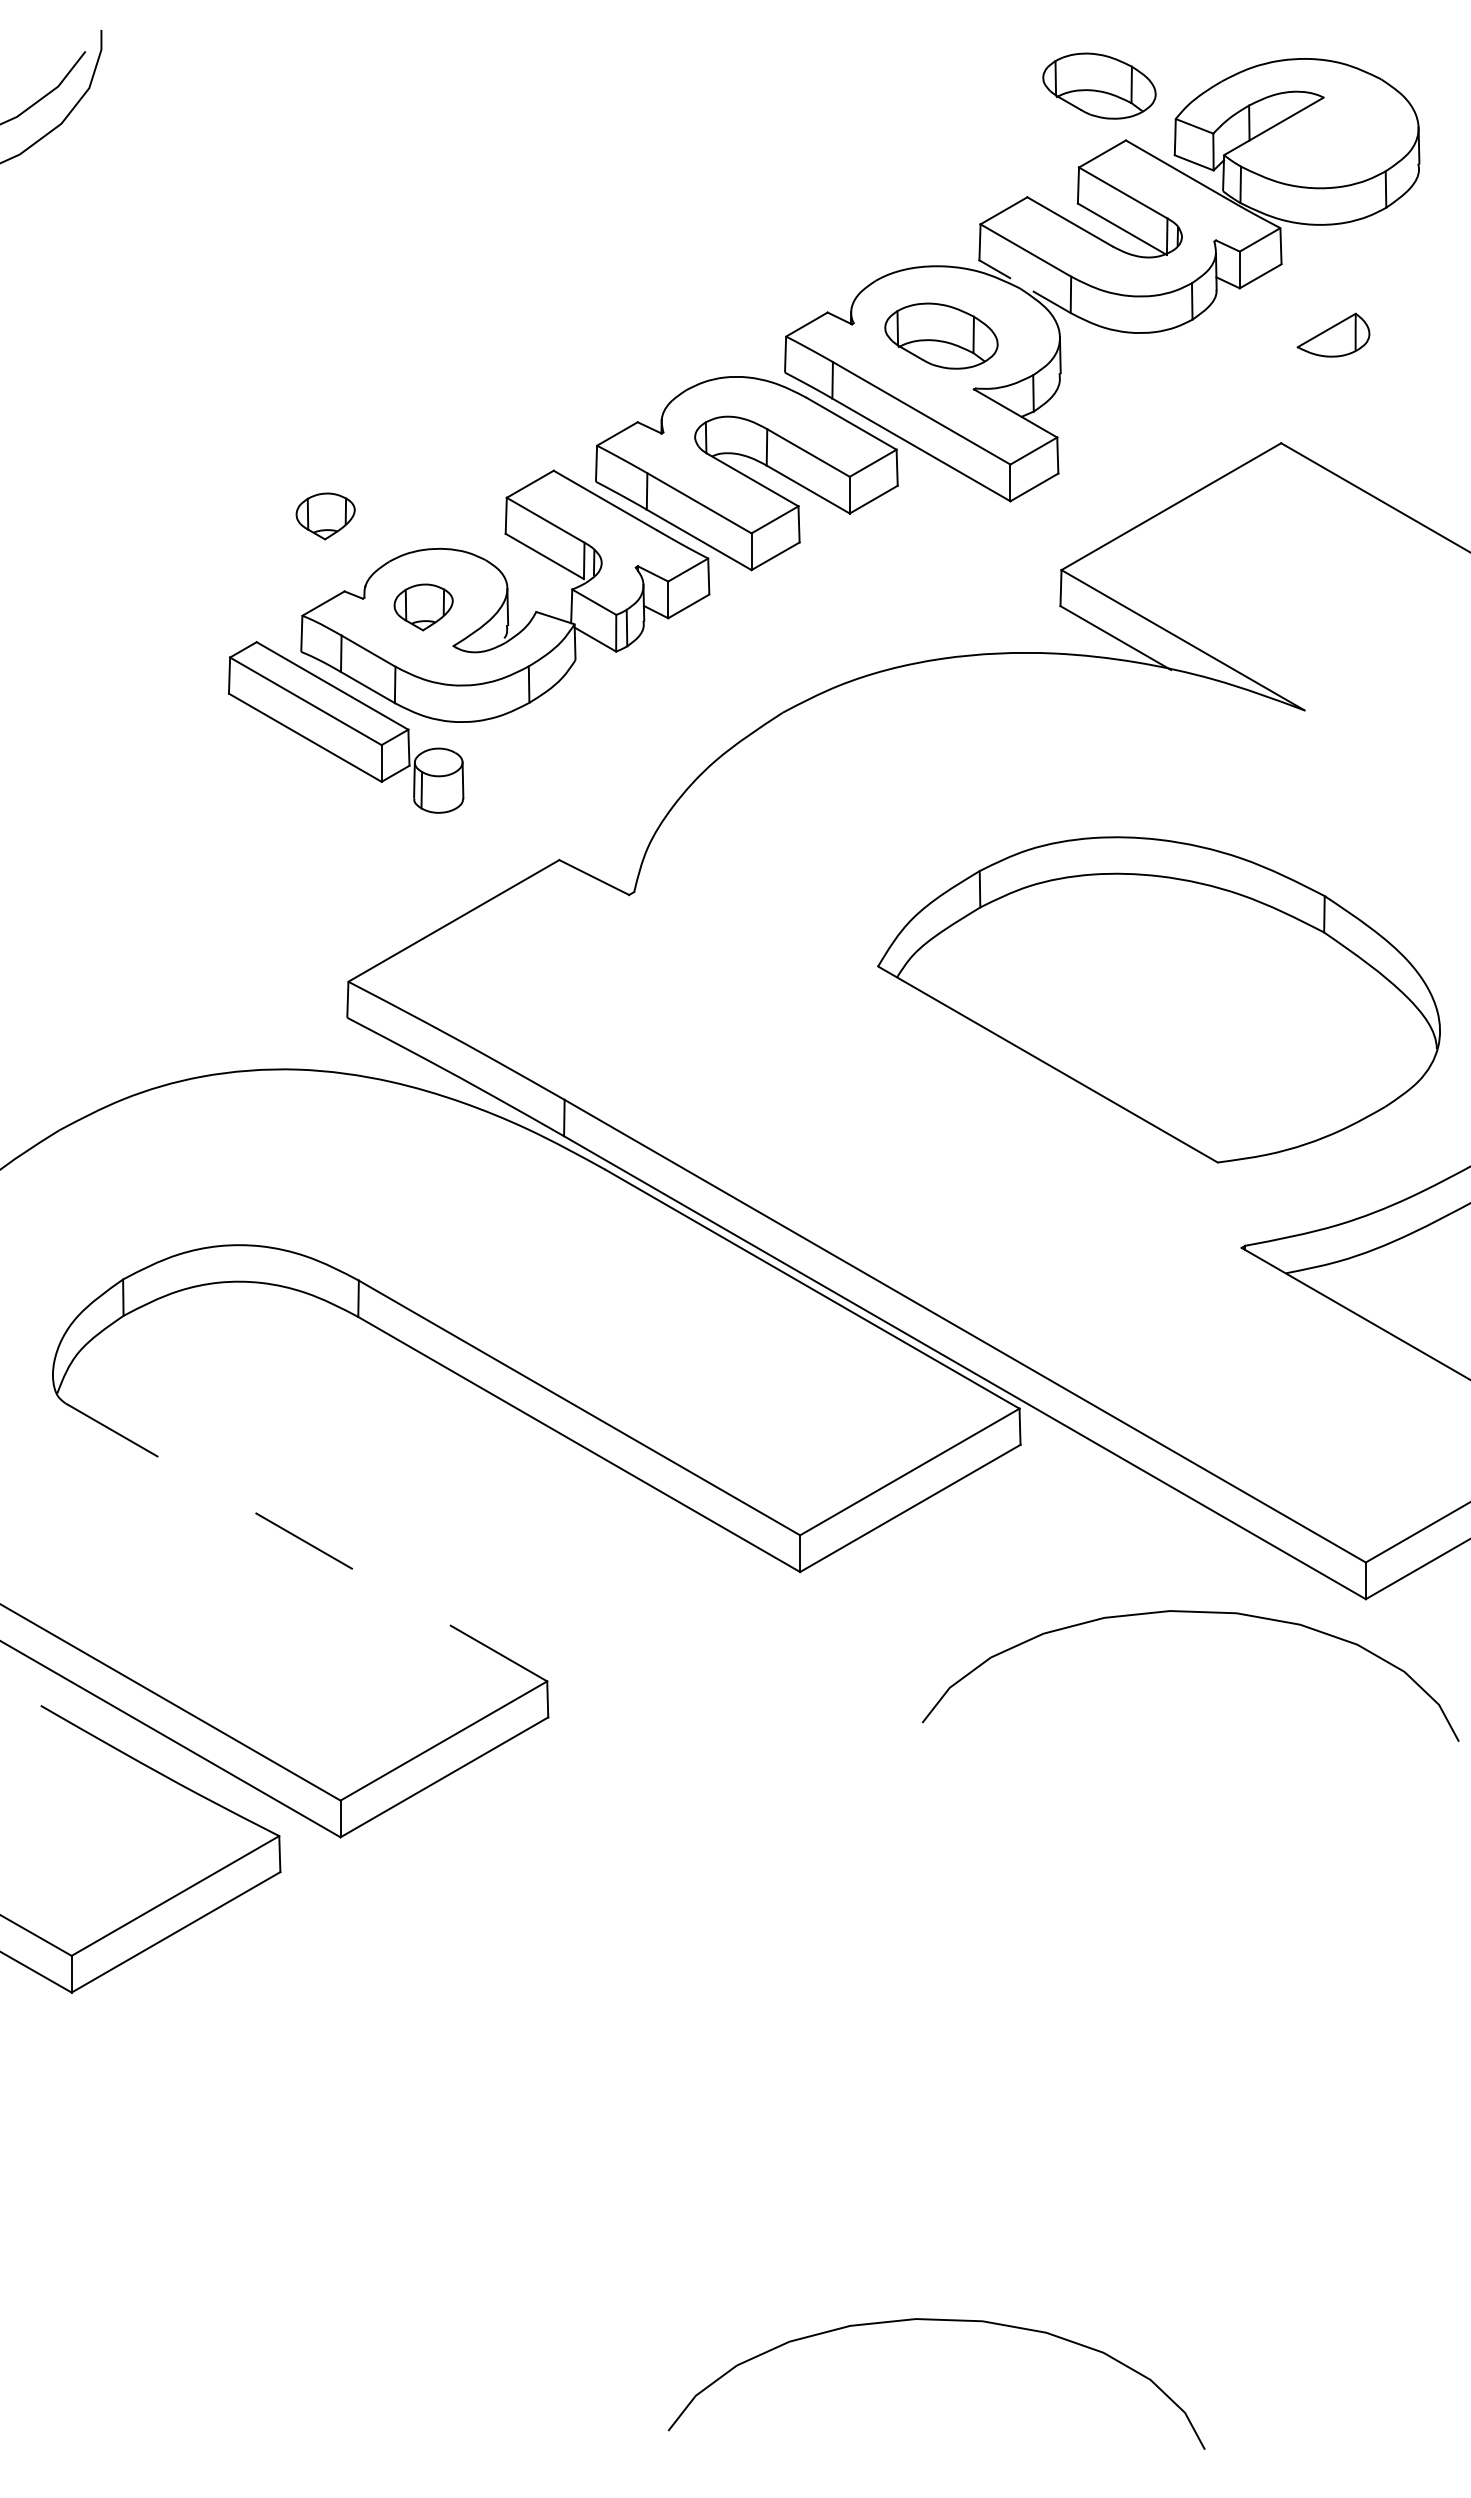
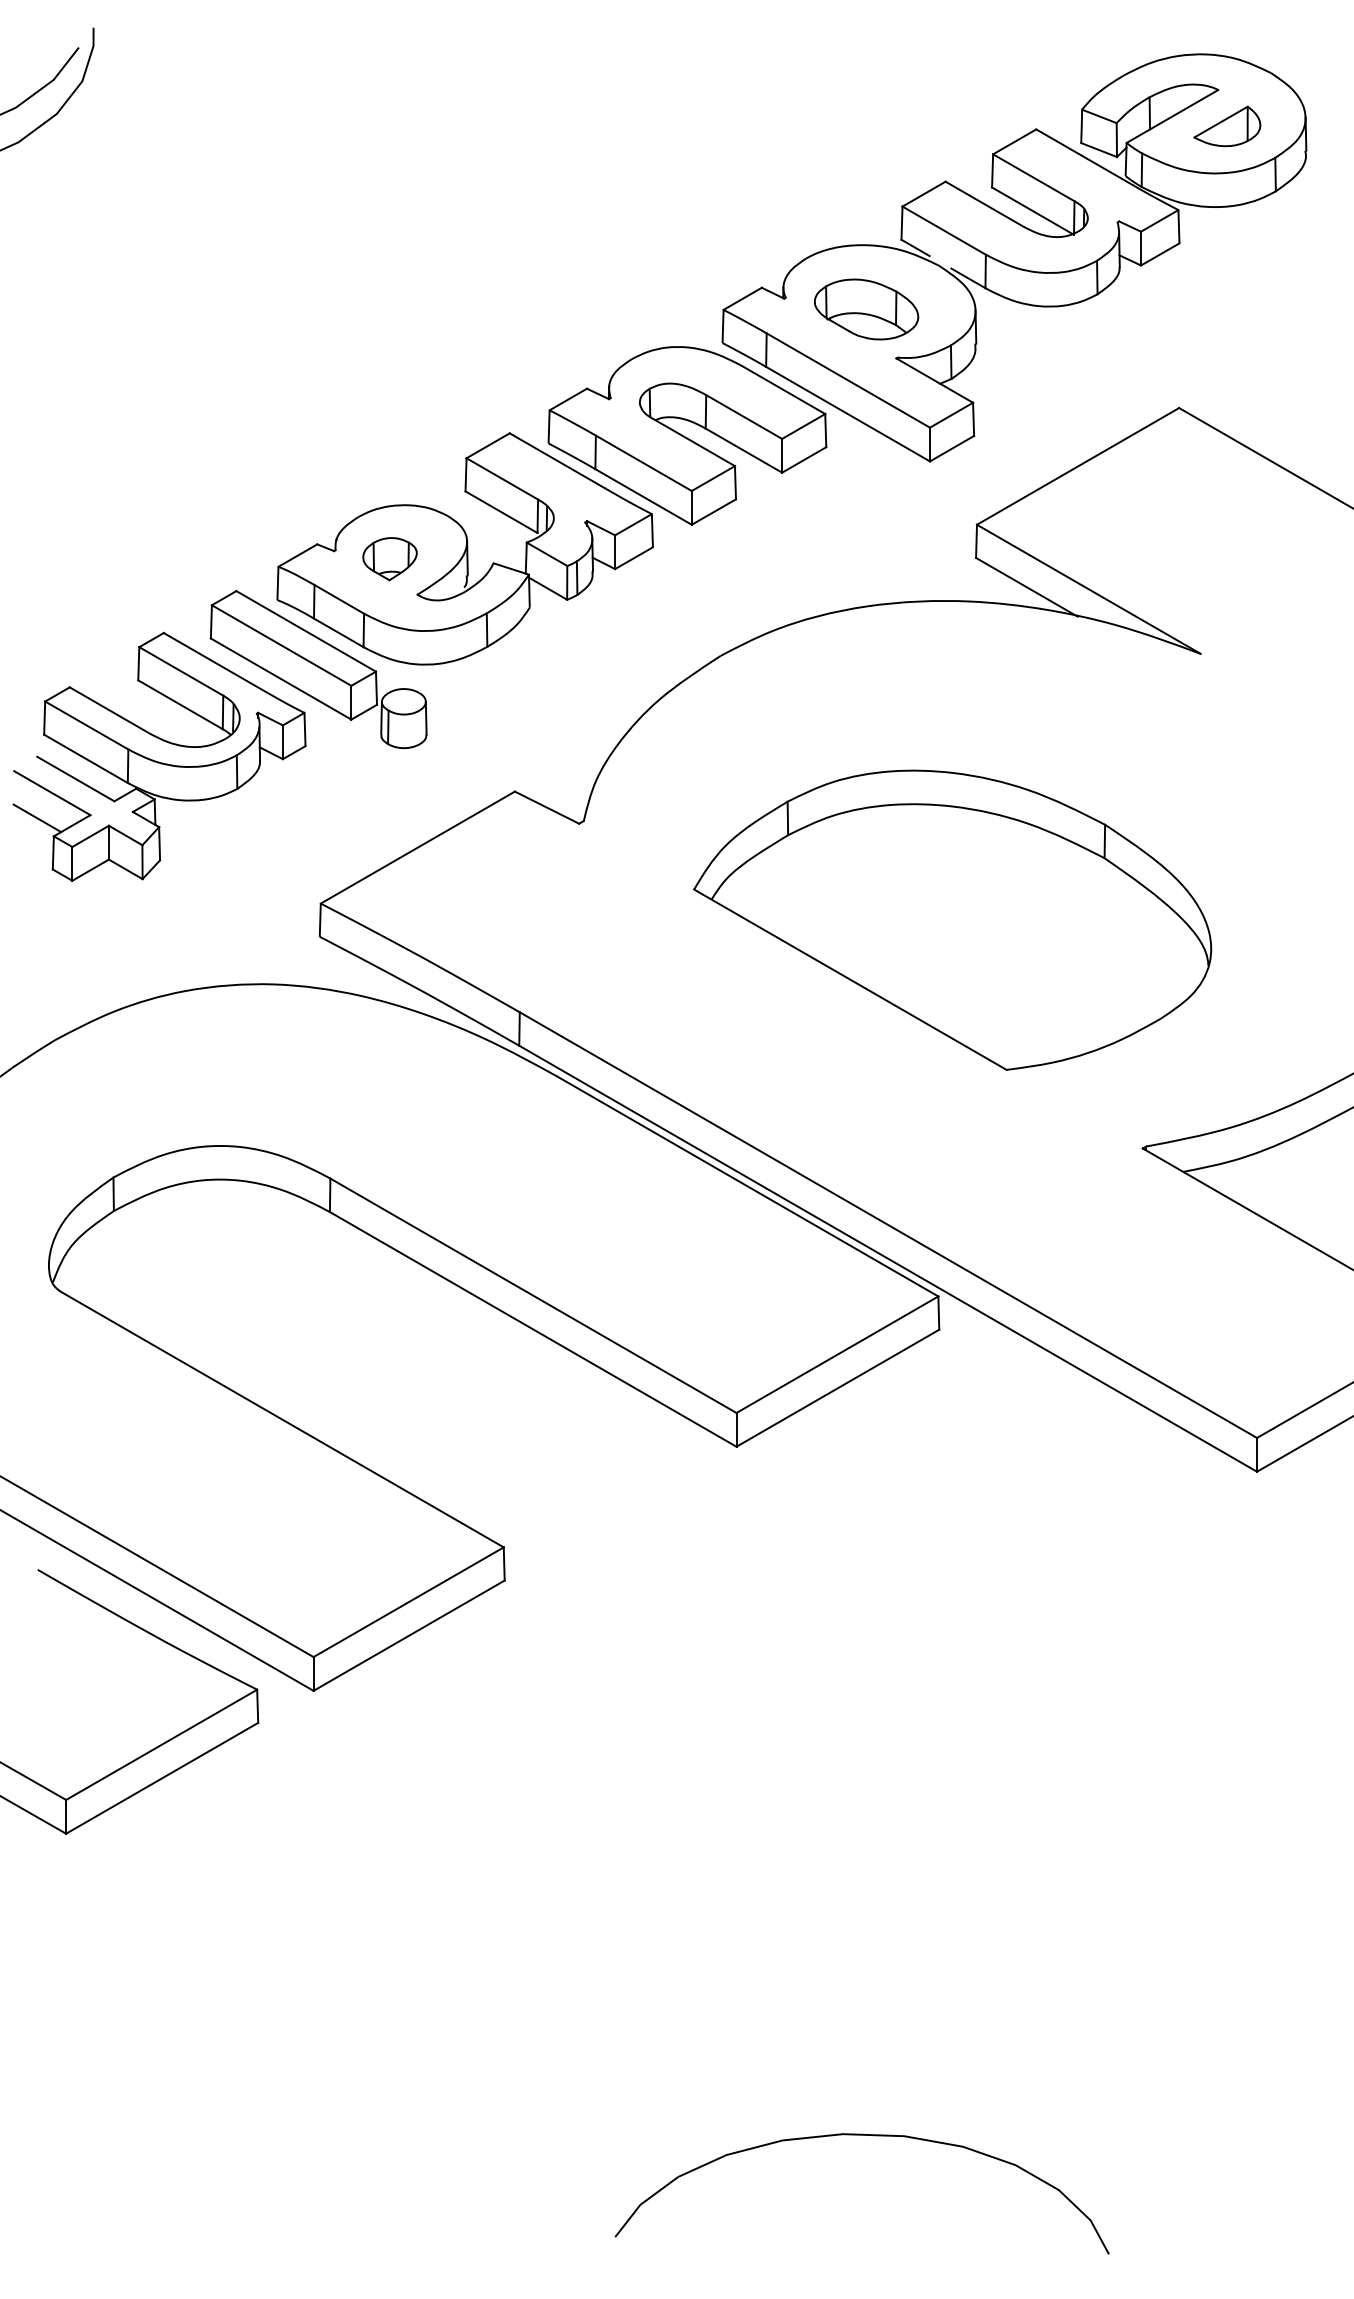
part: (1099, 85) -> (1011, 78), removed
part: (1333, 334) -> (1227, 125), moved
part: (325, 516) -> (299, 475), removed
part: (172, 822) -> (158, 757), added
part: (1158, 999) -> (952, 919), moved
line: (305, 1542) -> (281, 1419), dashed -> solid
part: (1190, 1612) -> (1095, 1483), removed

